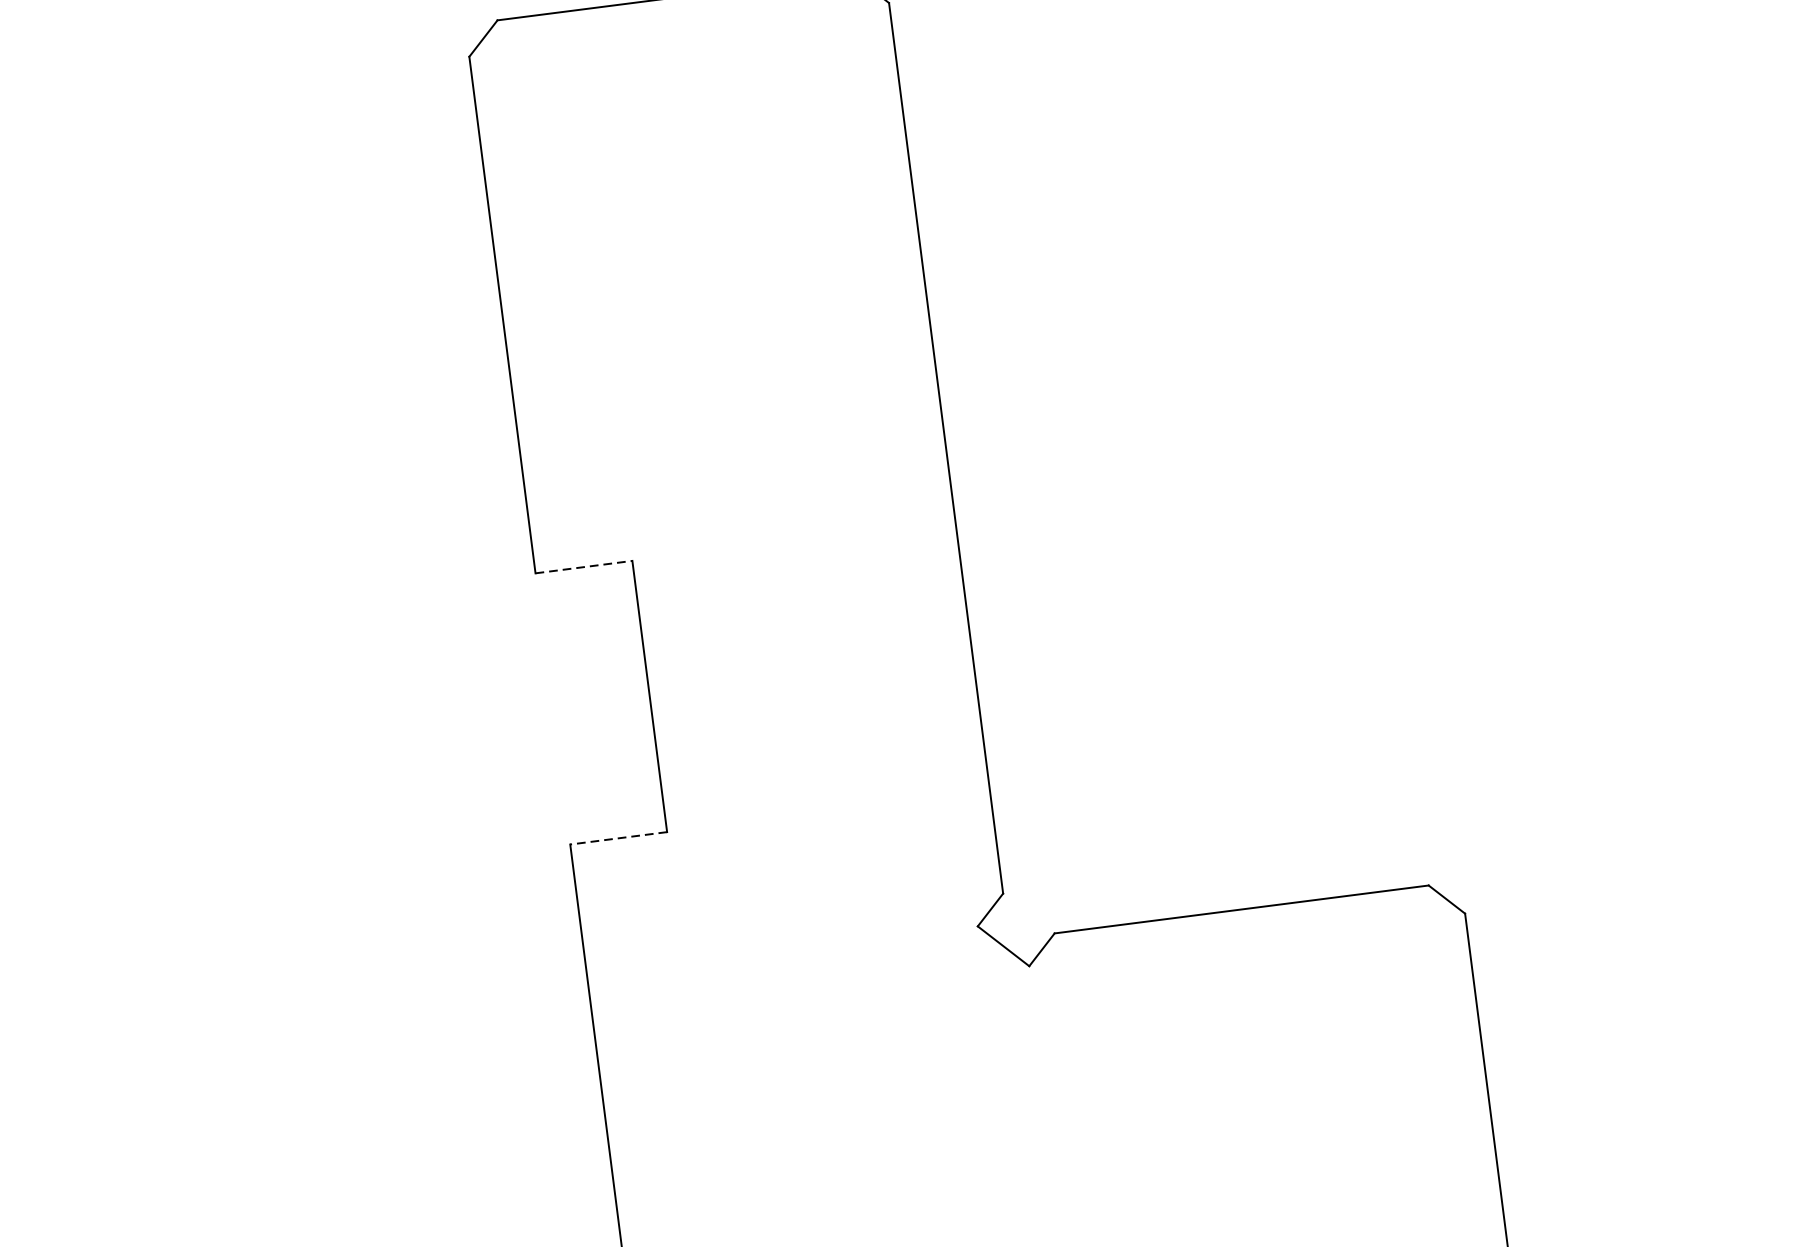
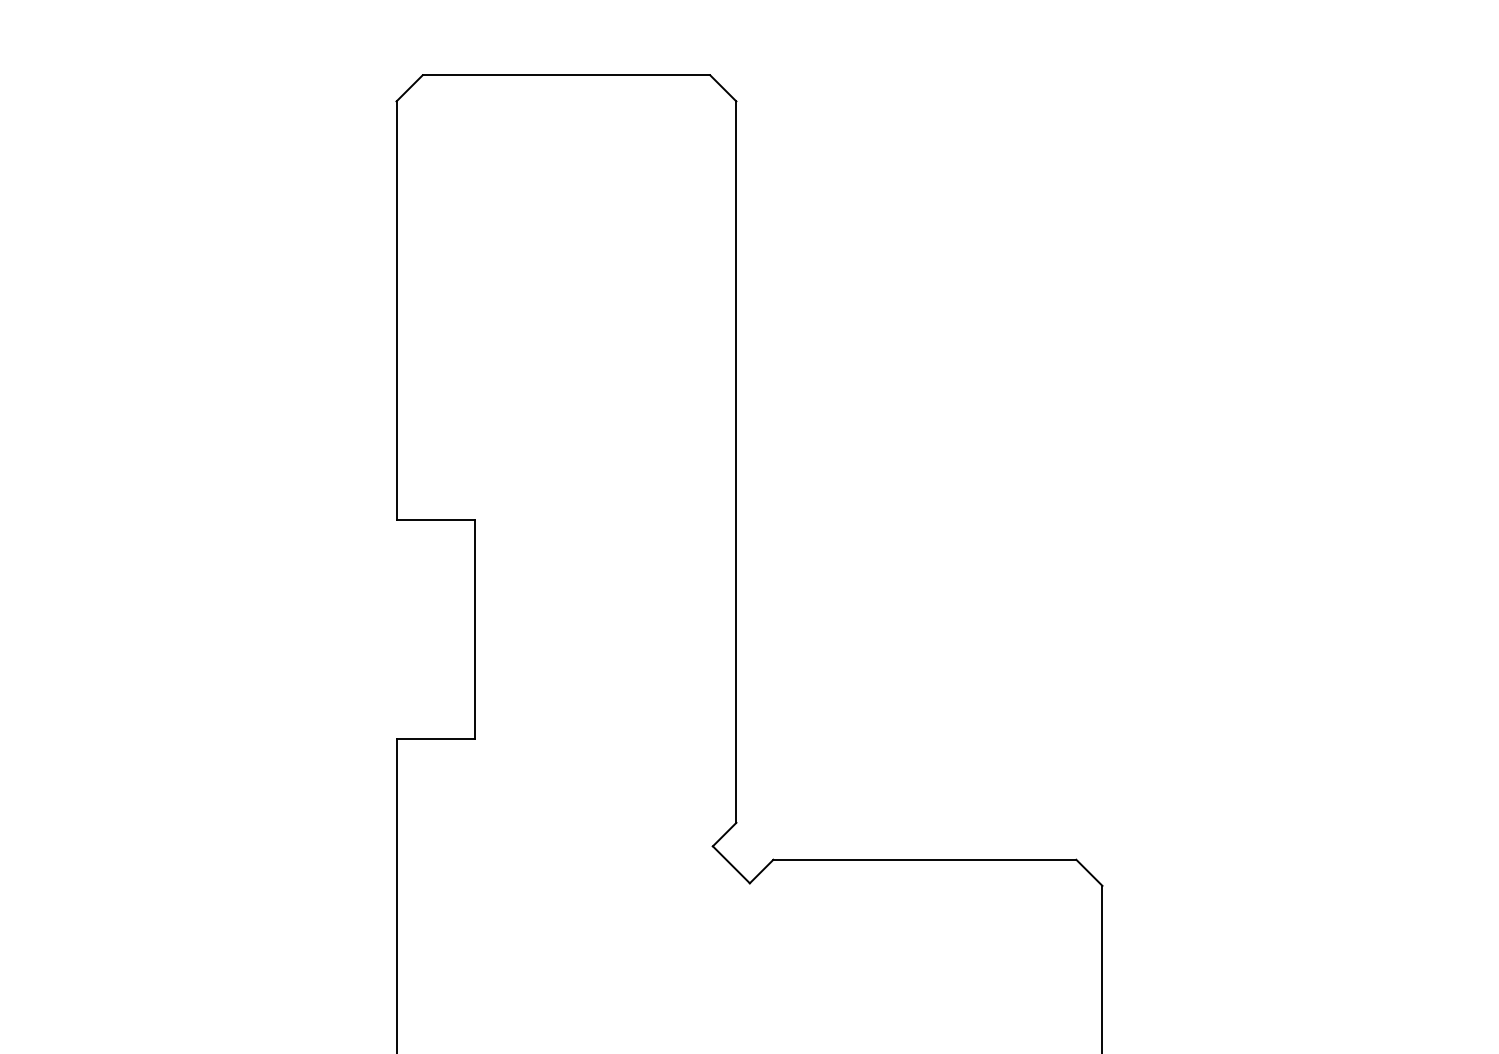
line: (584, 566) -> (436, 519), dashed -> solid
line: (618, 838) -> (435, 739), dashed -> solid

